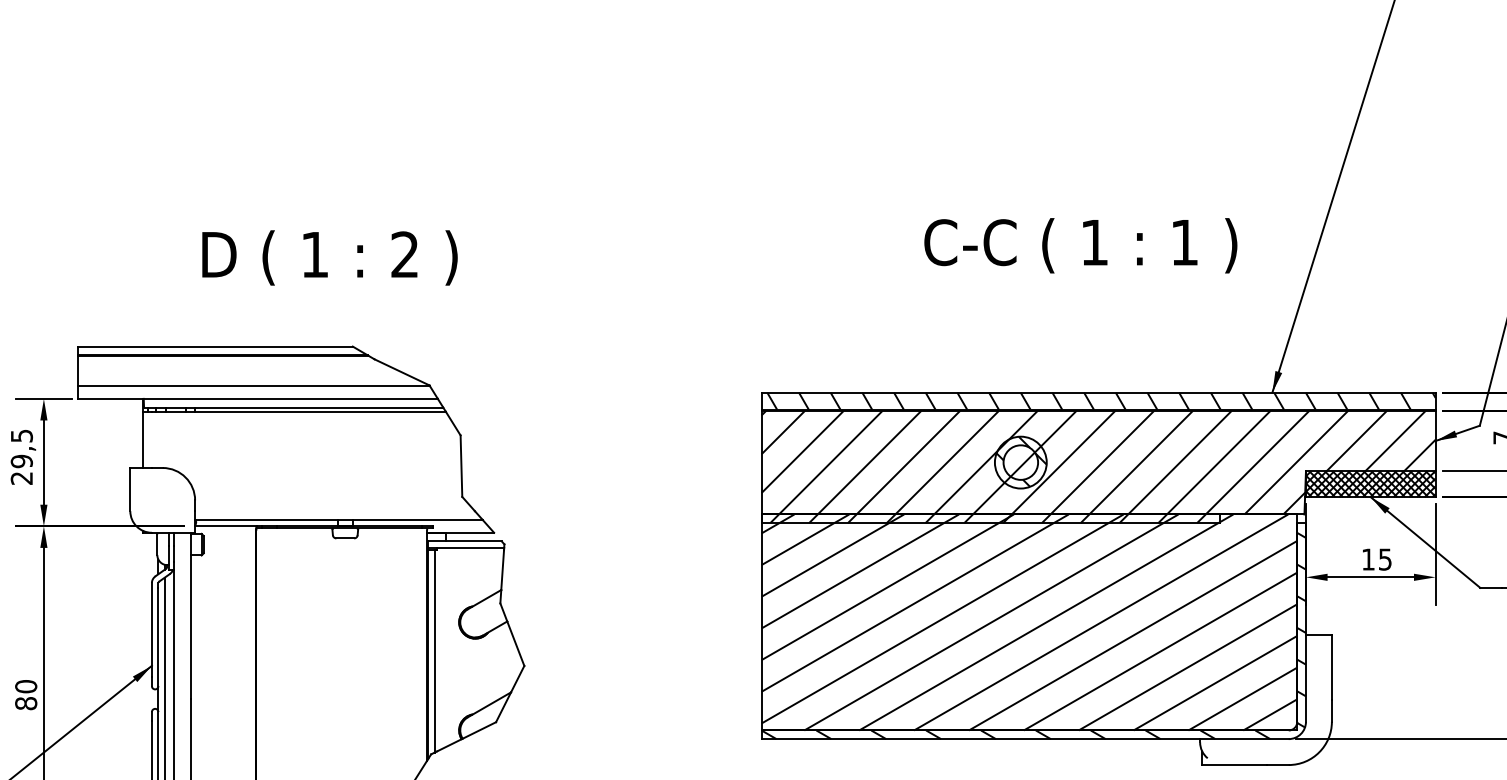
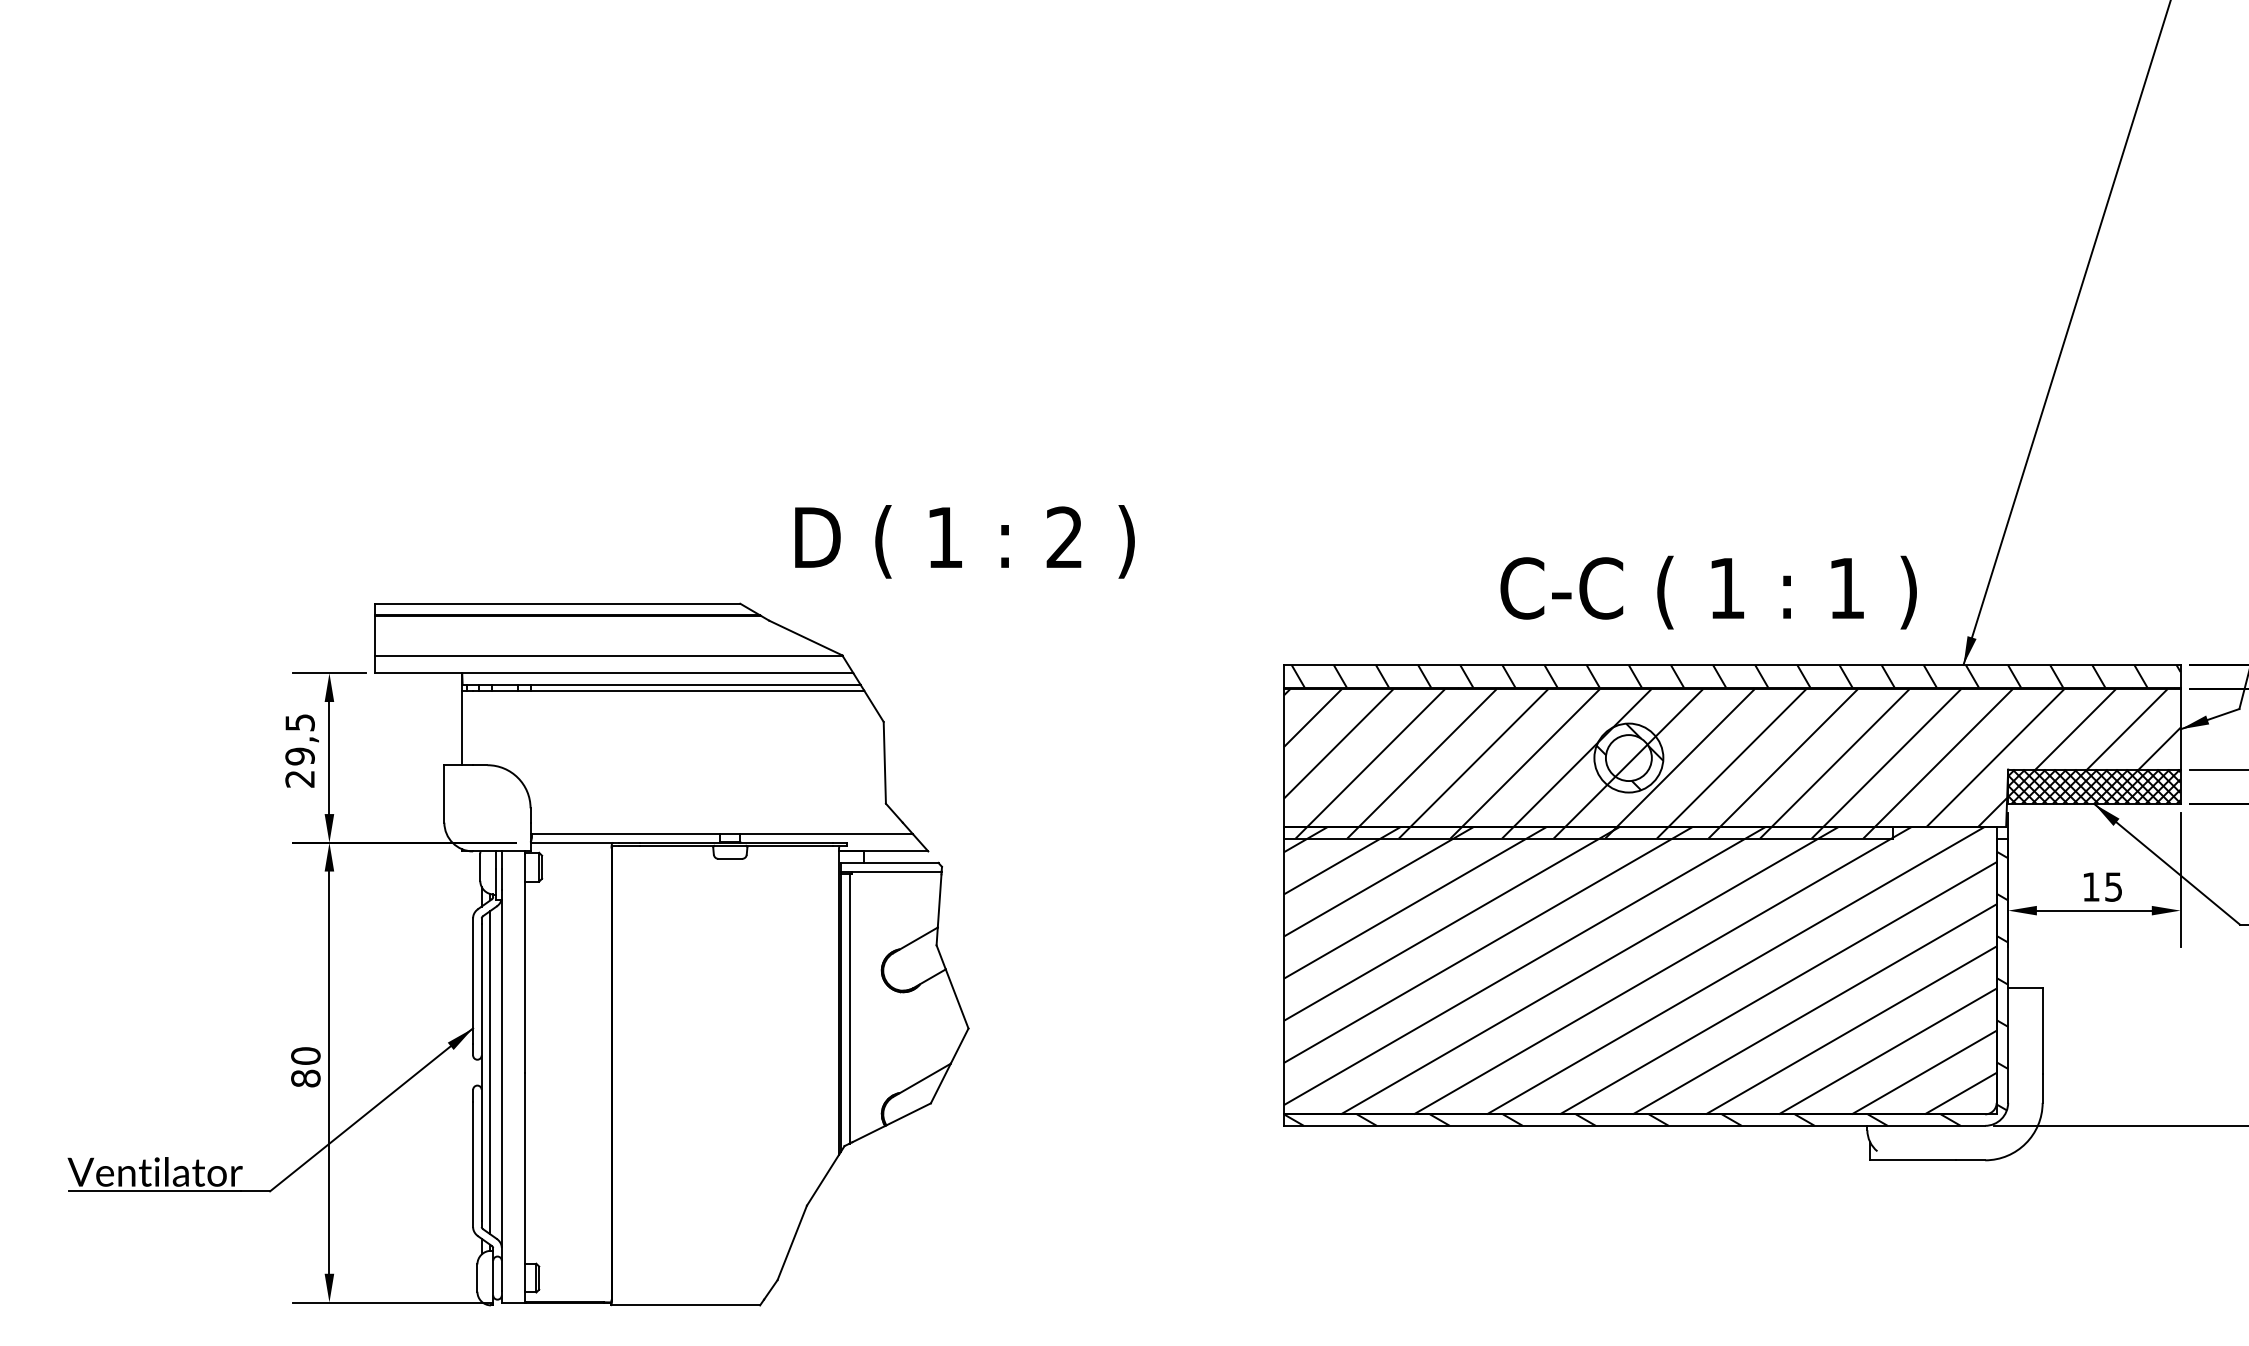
text: (1080, 245) -> (1708, 592), moved
text: (329, 257) -> (964, 541), moved

